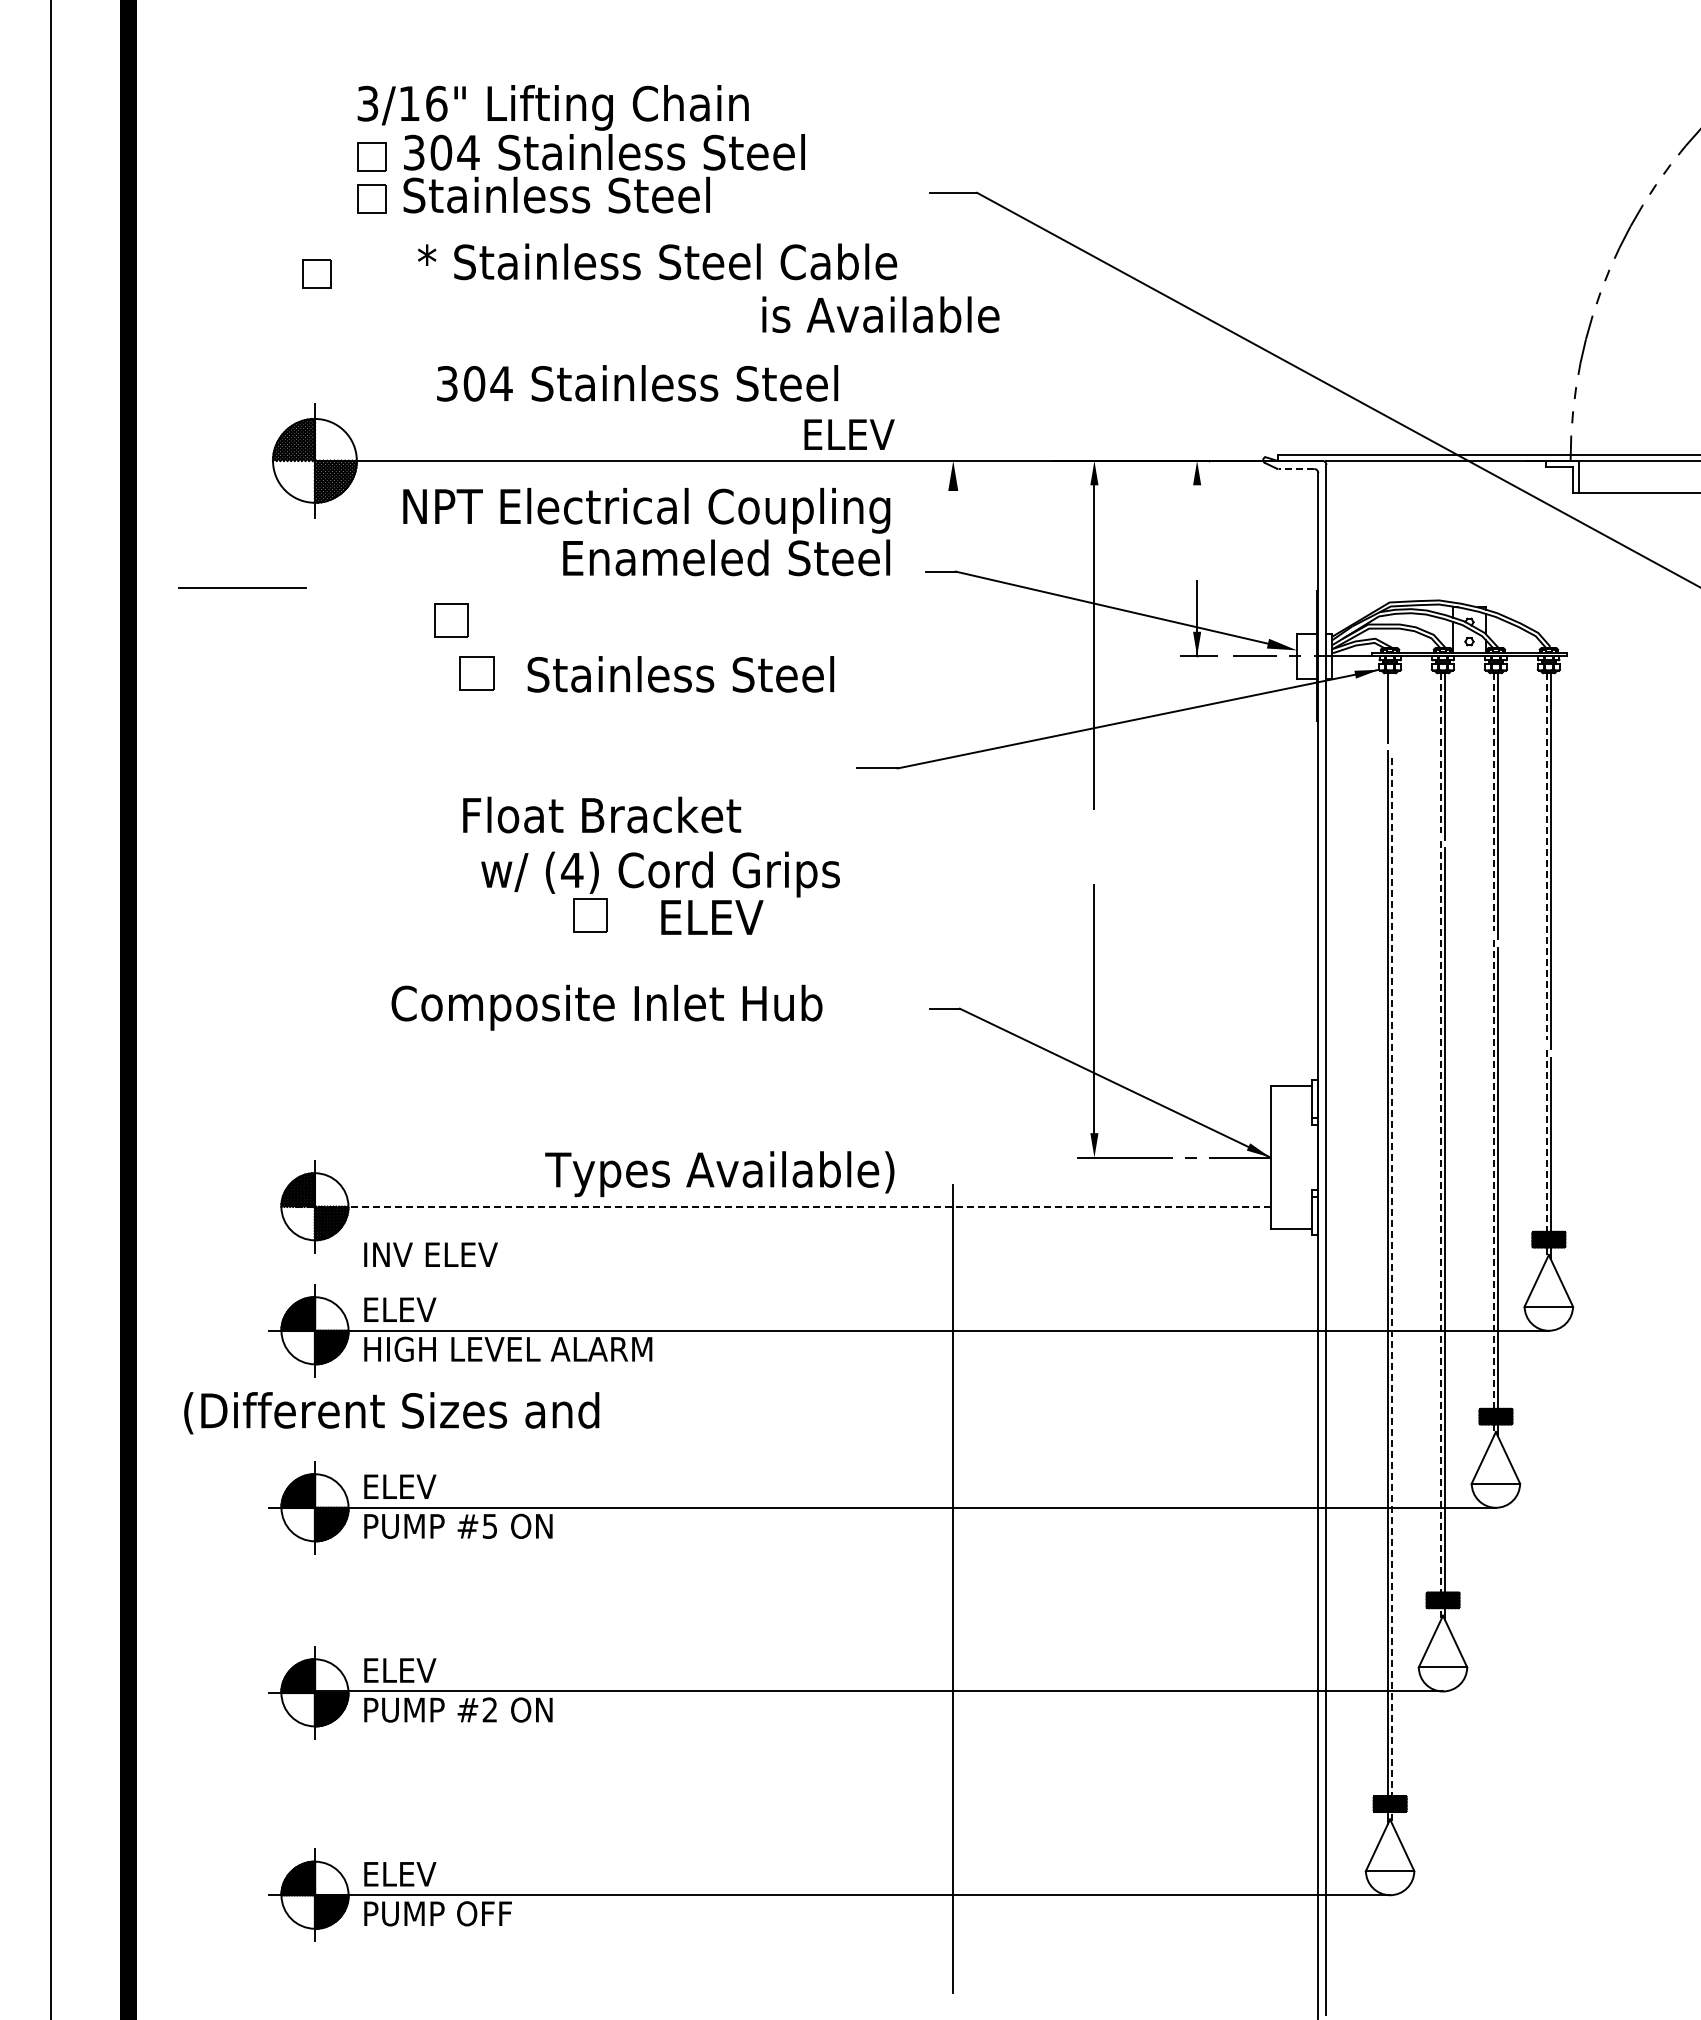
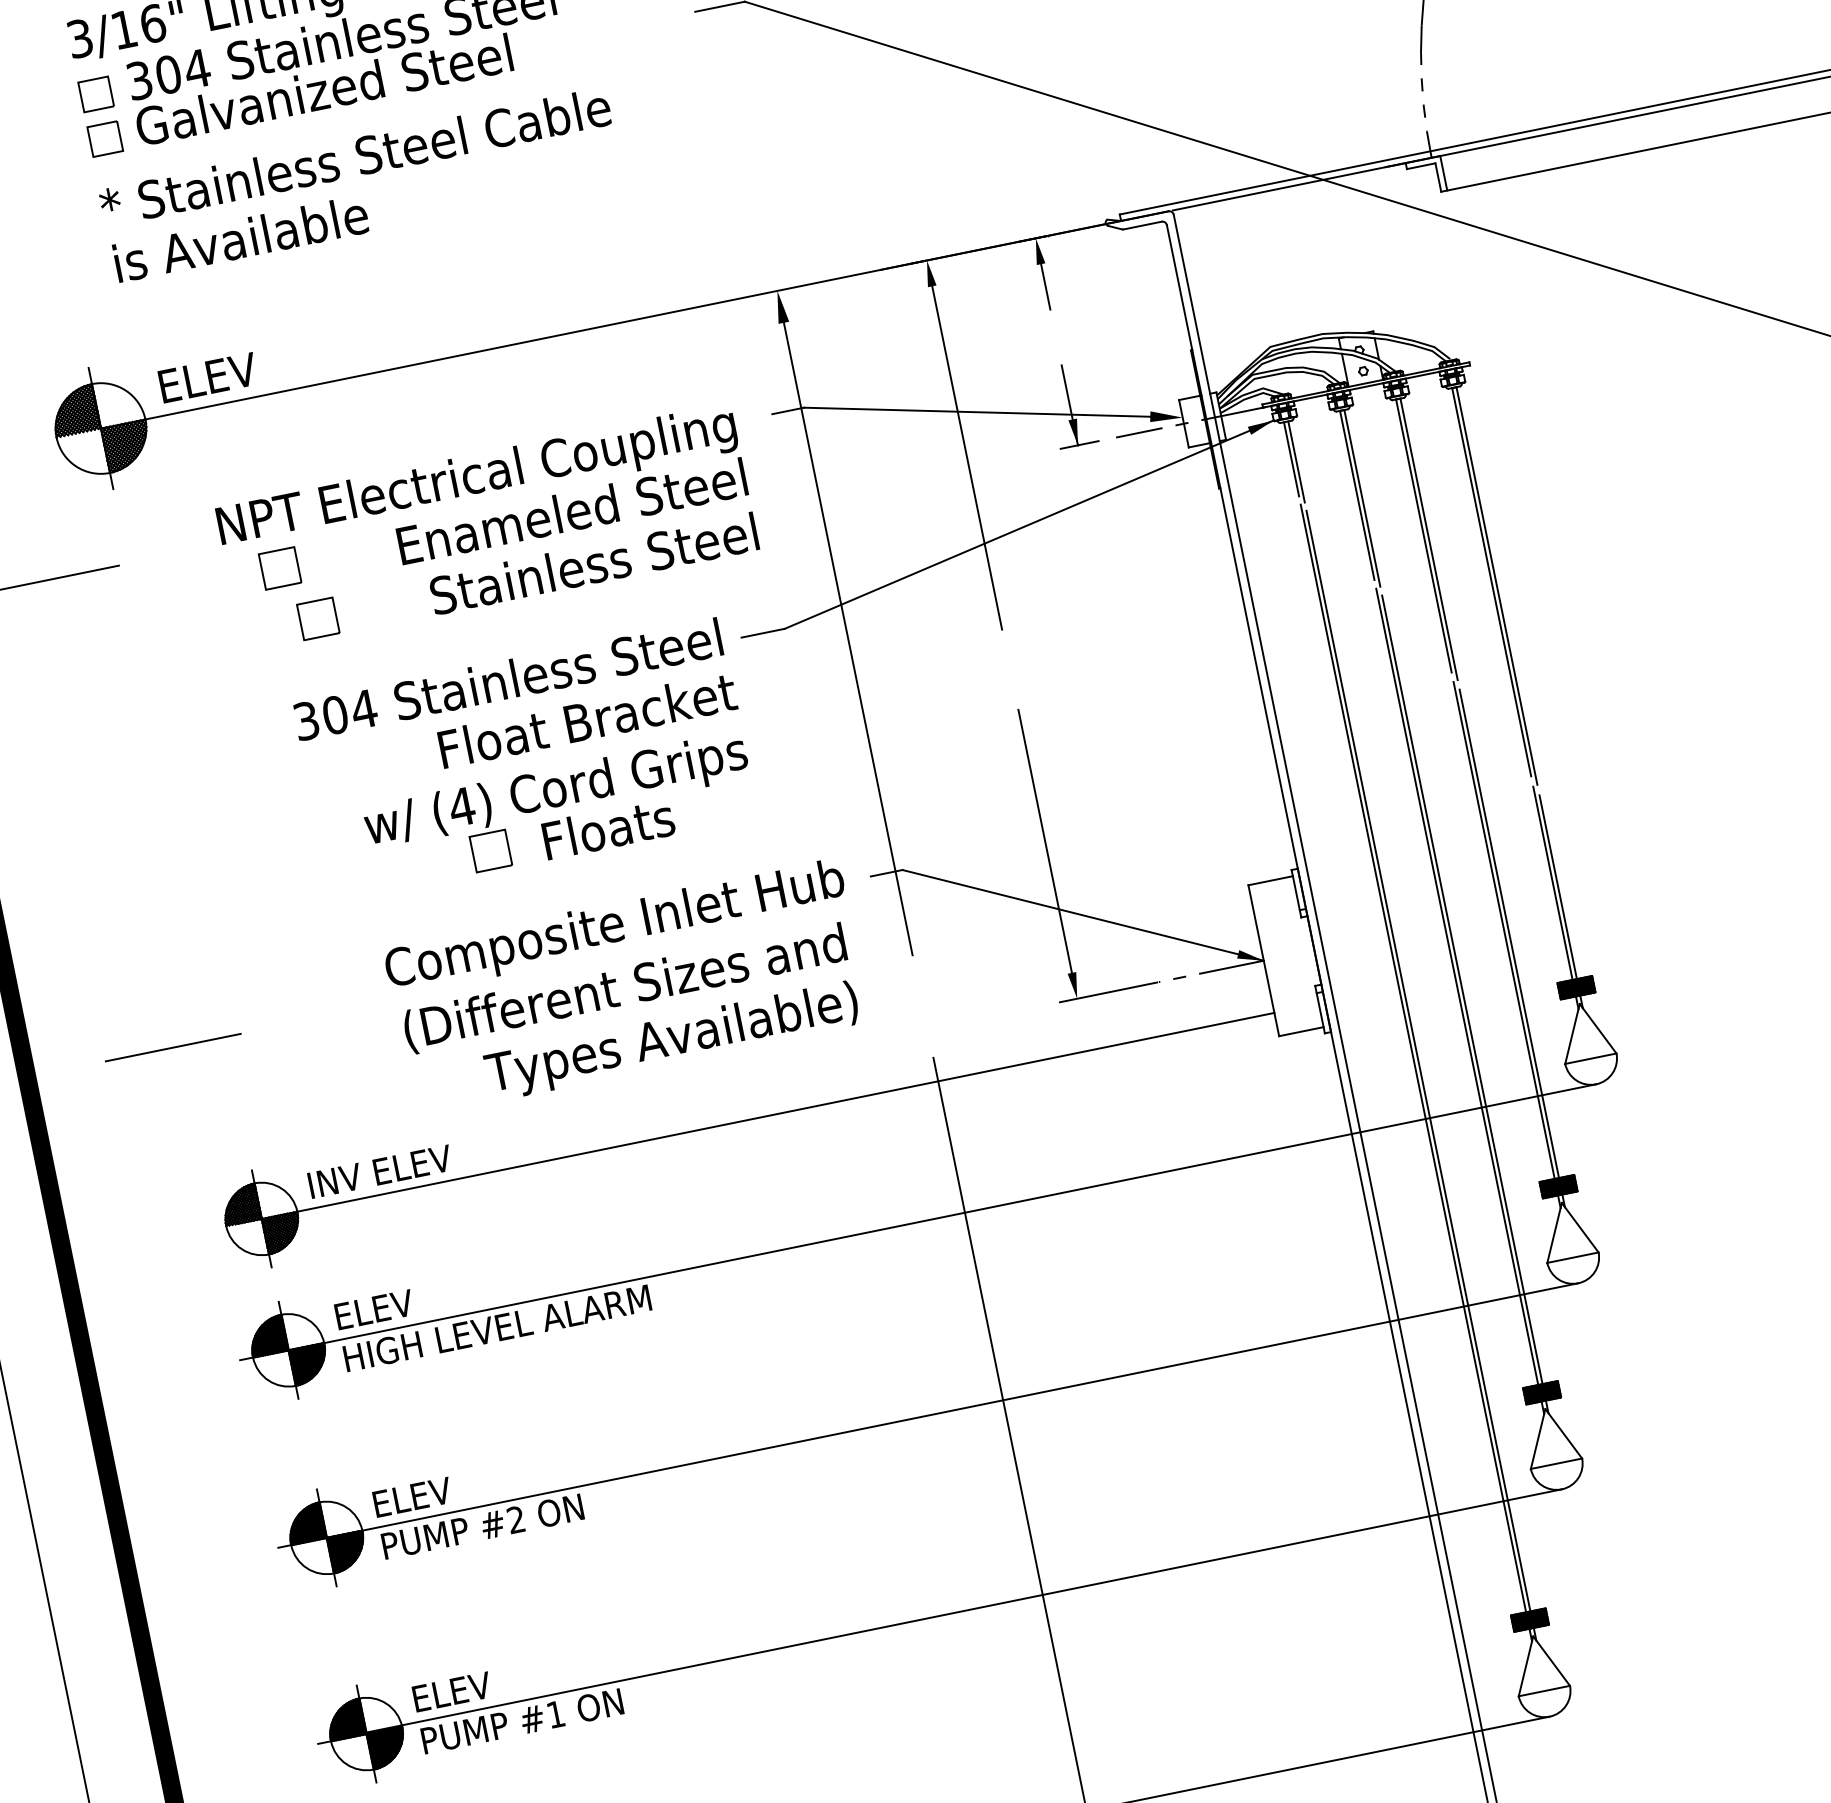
text: (579, 194) -> (323, 89), Stainless Steel -> Galvanized Steel
text: (657, 261) -> (355, 156), moved
part: (316, 273) -> (62, 229), removed
text: (880, 314) -> (240, 238), moved
text: (637, 383) -> (508, 679), moved
text: (849, 434) -> (208, 377), moved
line: (1296, 469) -> (1143, 226), dashed -> solid
line: (1197, 506) -> (1046, 286), added
text: (646, 532) -> (481, 501), moved
text: (680, 674) -> (593, 564), moved
line: (1392, 711) -> (1296, 461), added
line: (1440, 753) -> (1356, 495), dashed -> solid
line: (953, 789) -> (848, 639), added
line: (1493, 802) -> (1423, 536), dashed -> solid
text: (602, 814) -> (587, 719), moved
line: (1546, 857) -> (1491, 583), dashed -> solid
text: (701, 916) -> (608, 828), ELEV -> Floats
text: (606, 1007) -> (614, 927), moved
line: (265, 1035) -> (172, 1048), added
line: (1546, 1154) -> (1555, 898), dashed -> solid
text: (719, 1174) -> (672, 1041), moved
line: (1493, 1188) -> (1506, 945), dashed -> solid
line: (780, 1206) -> (755, 1118), dashed -> solid
line: (1440, 1231) -> (1459, 1002), dashed -> solid
text: (430, 1254) -> (379, 1171), moved
line: (1392, 1291) -> (1421, 1076), dashed -> solid
text: (391, 1413) -> (625, 989), moved
text: (489, 1525) -> (515, 1519), #5 -> #2
text: (489, 1709) -> (555, 1714), #2 -> #1

